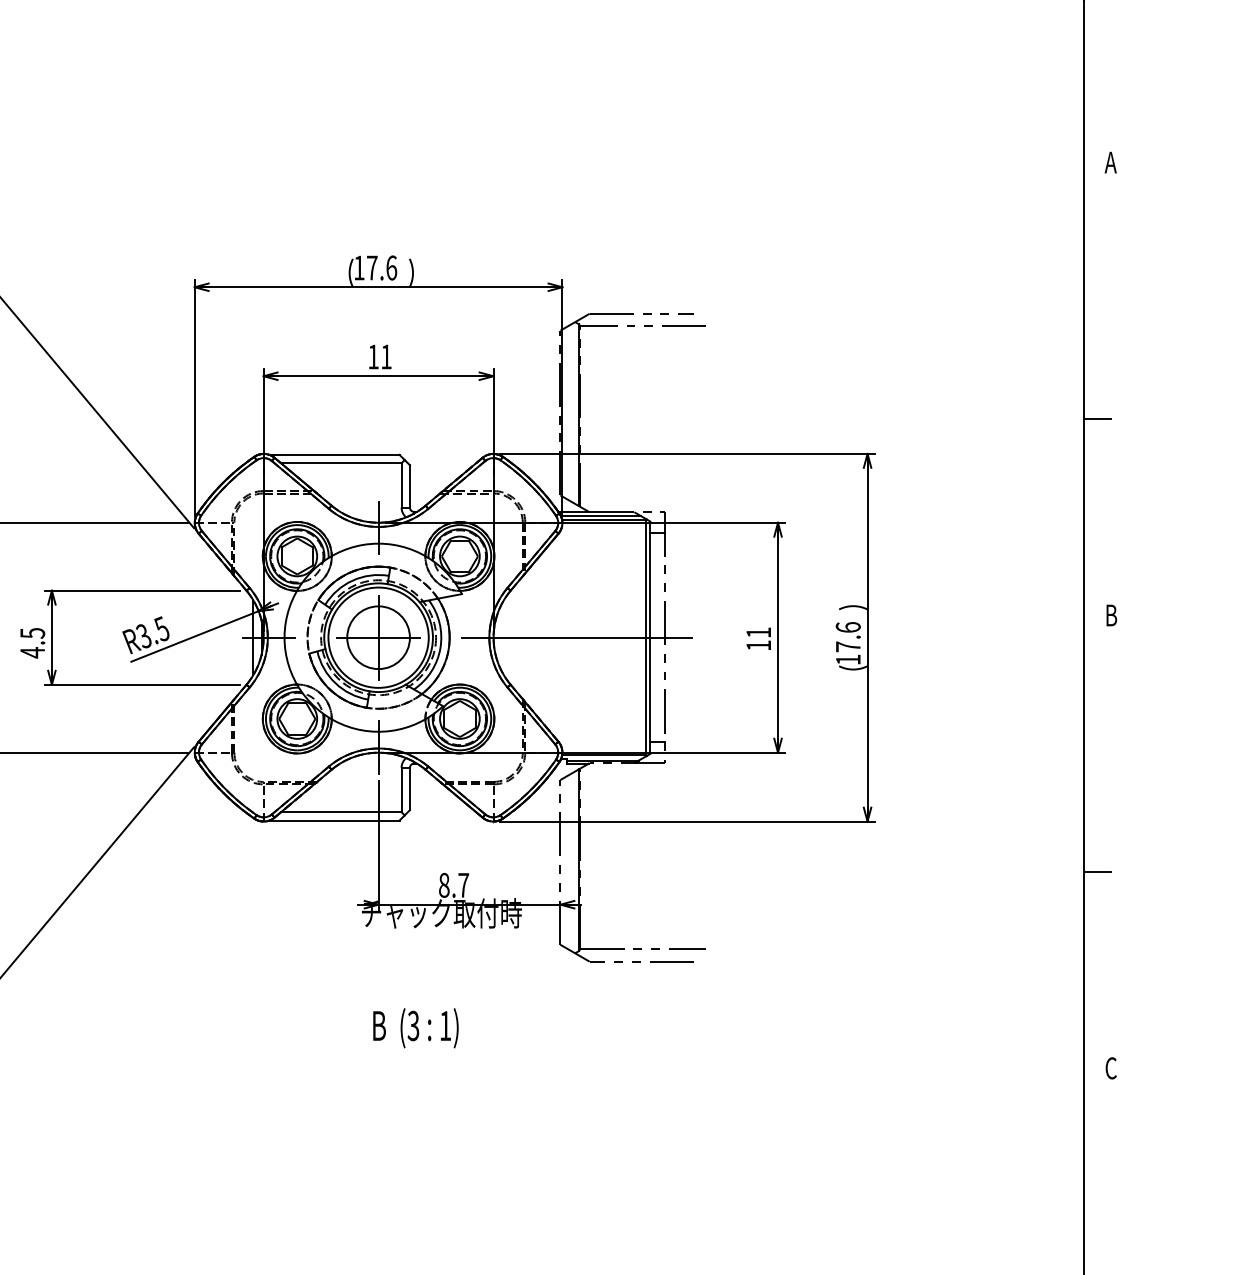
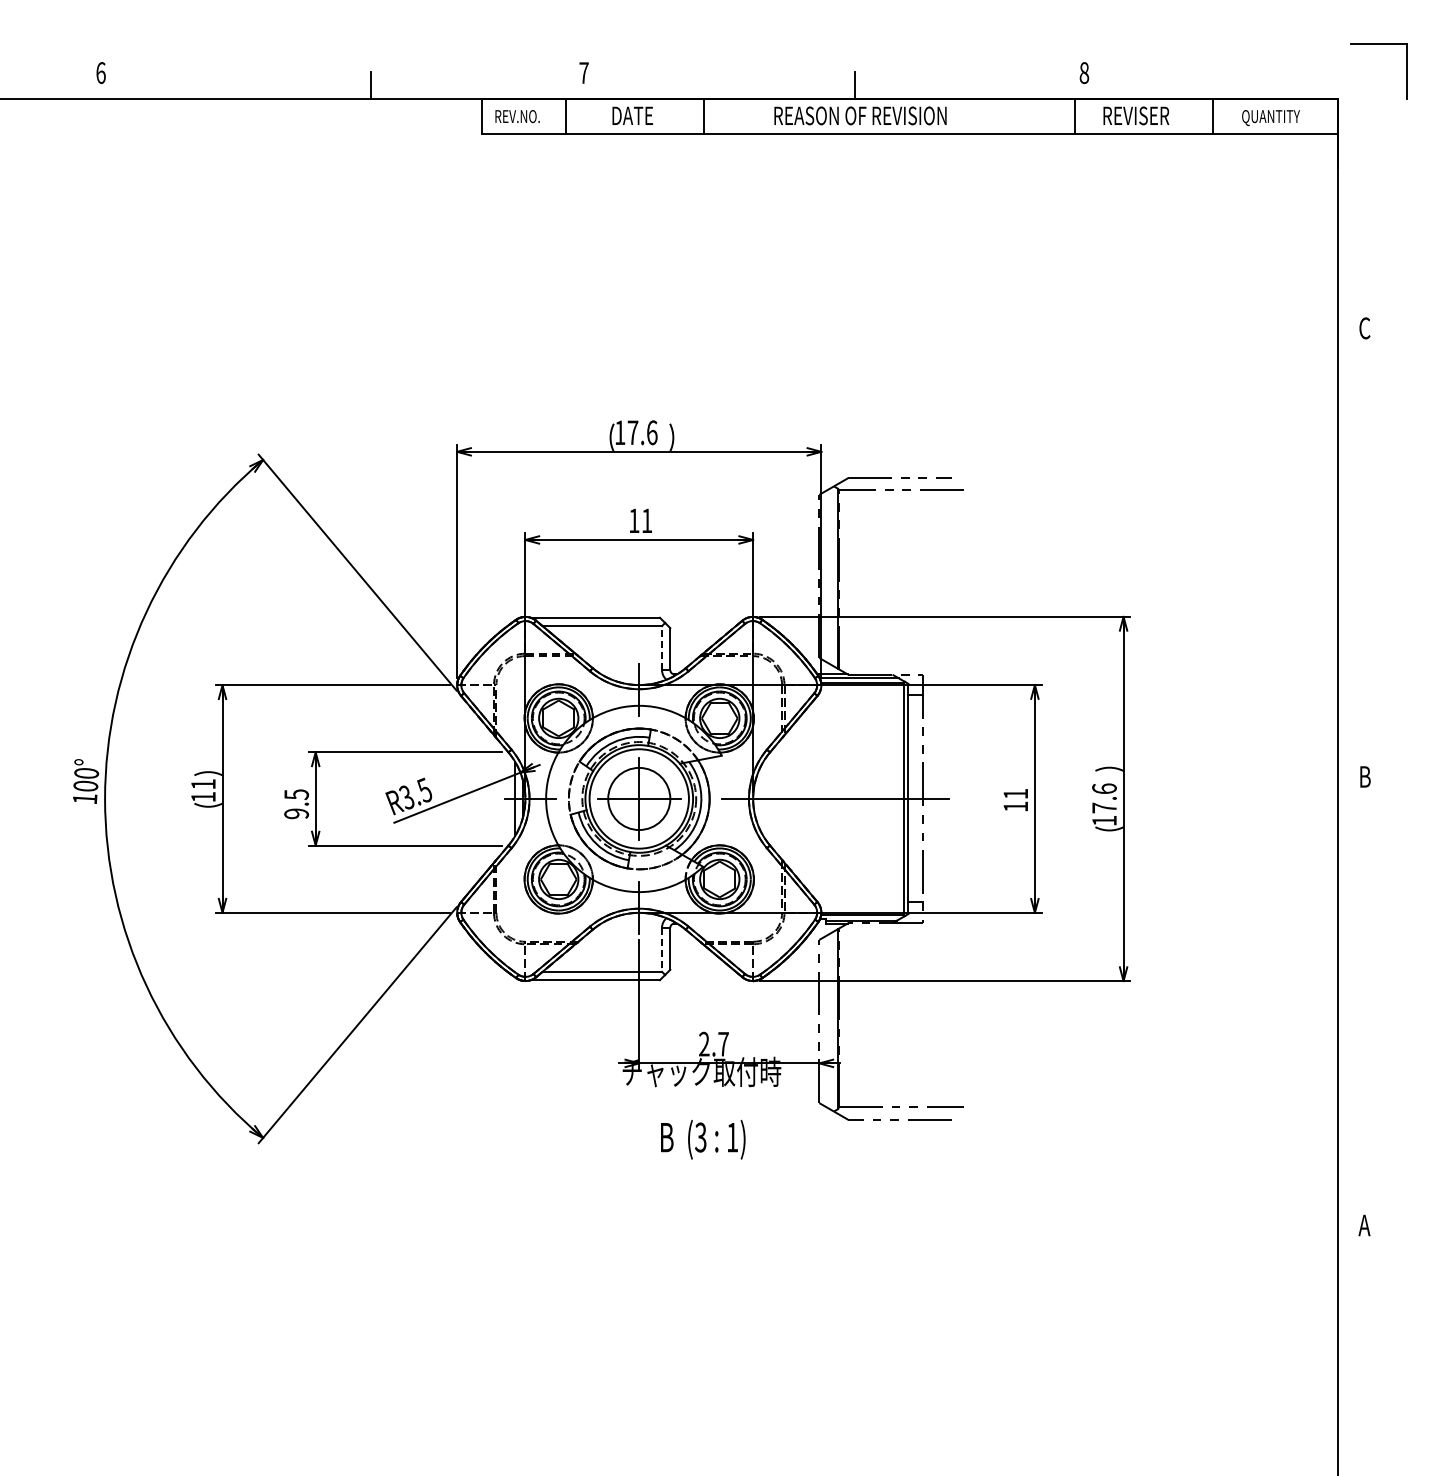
text: (1110, 162) -> (1364, 328), A -> C
line: (1097, 419) -> (1351, 582), removed
line: (402, 484) -> (662, 647), solid -> dashed
text: (32, 652) -> (296, 813), 4.5 -> 9.5
line: (402, 790) -> (662, 950), solid -> dashed
line: (1097, 872) -> (1351, 1031), removed
text: (444, 884) -> (704, 1043), 8.7 -> 2.7
text: (416, 1027) -> (703, 1139), moved
text: (1110, 1068) -> (1364, 1225), C -> A

